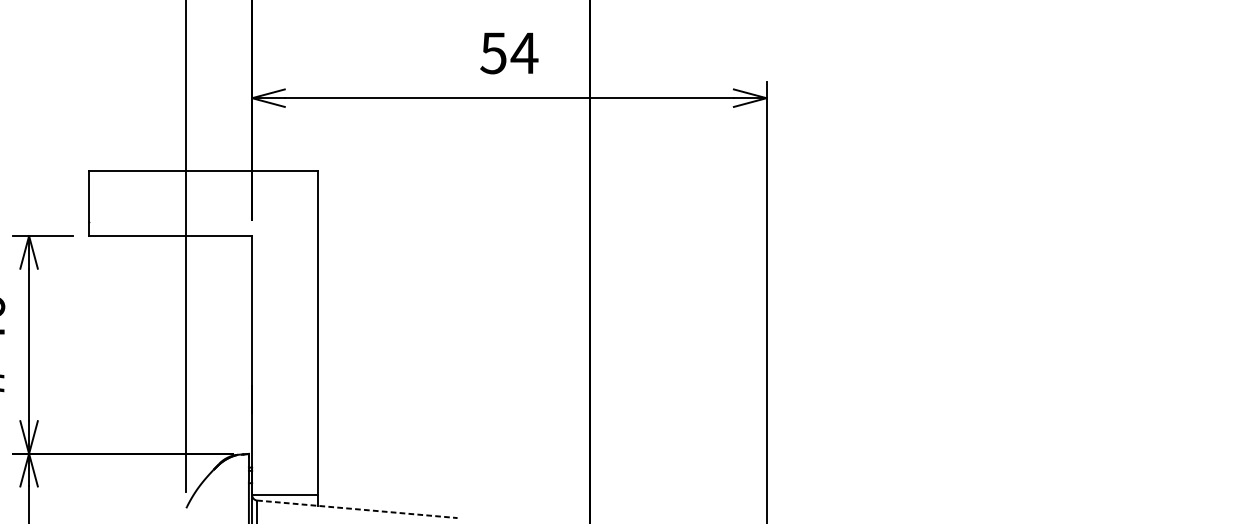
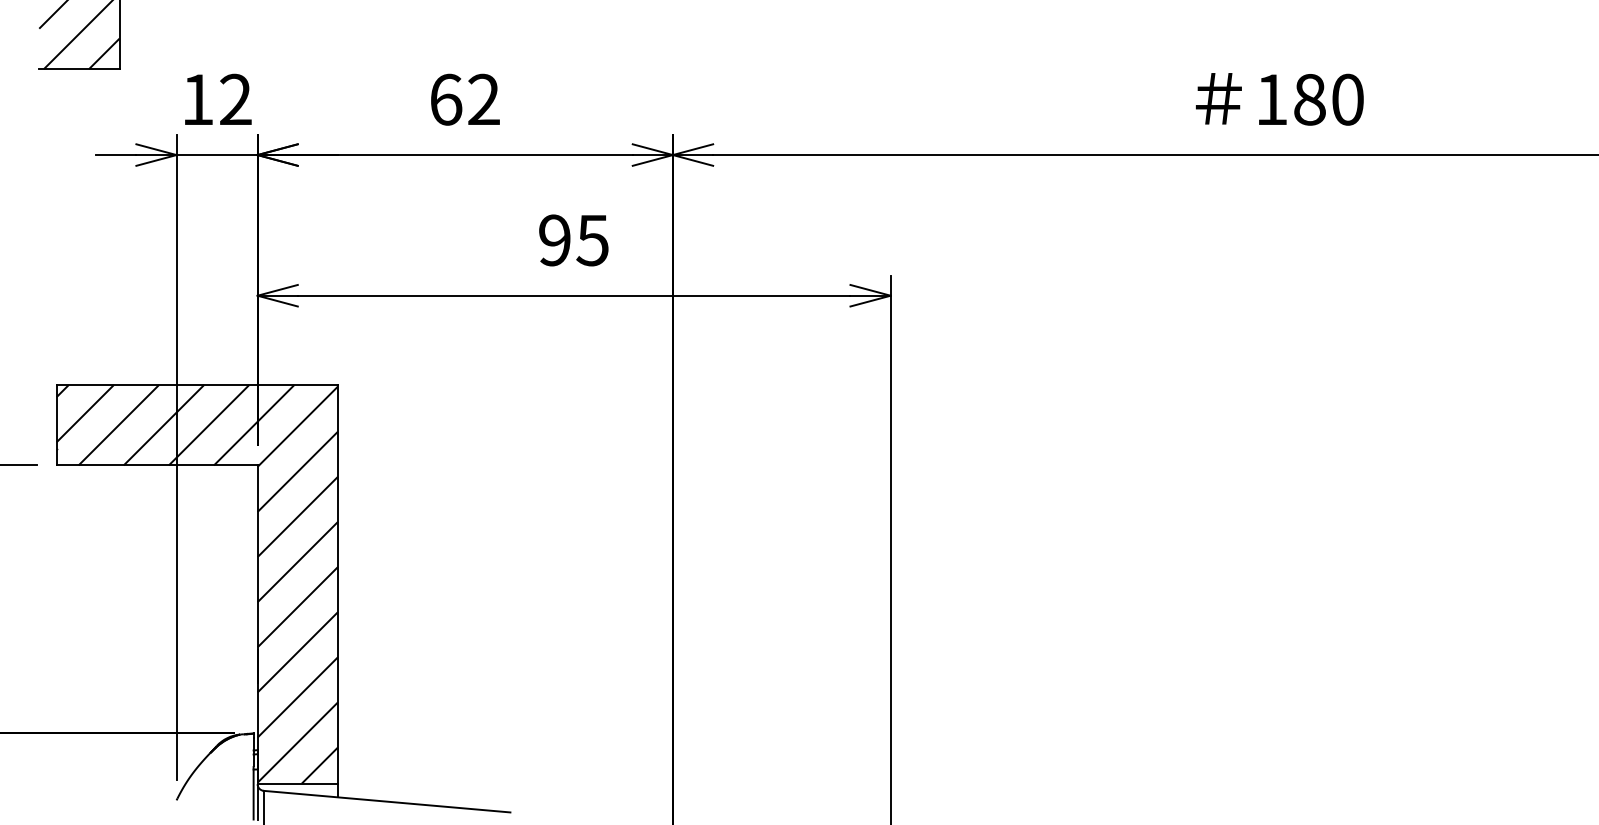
text: (508, 53) -> (573, 240), 54 -> 95
hatch: (203, 332) -> (197, 584), added
line: (357, 509) -> (387, 801), dashed -> solid

